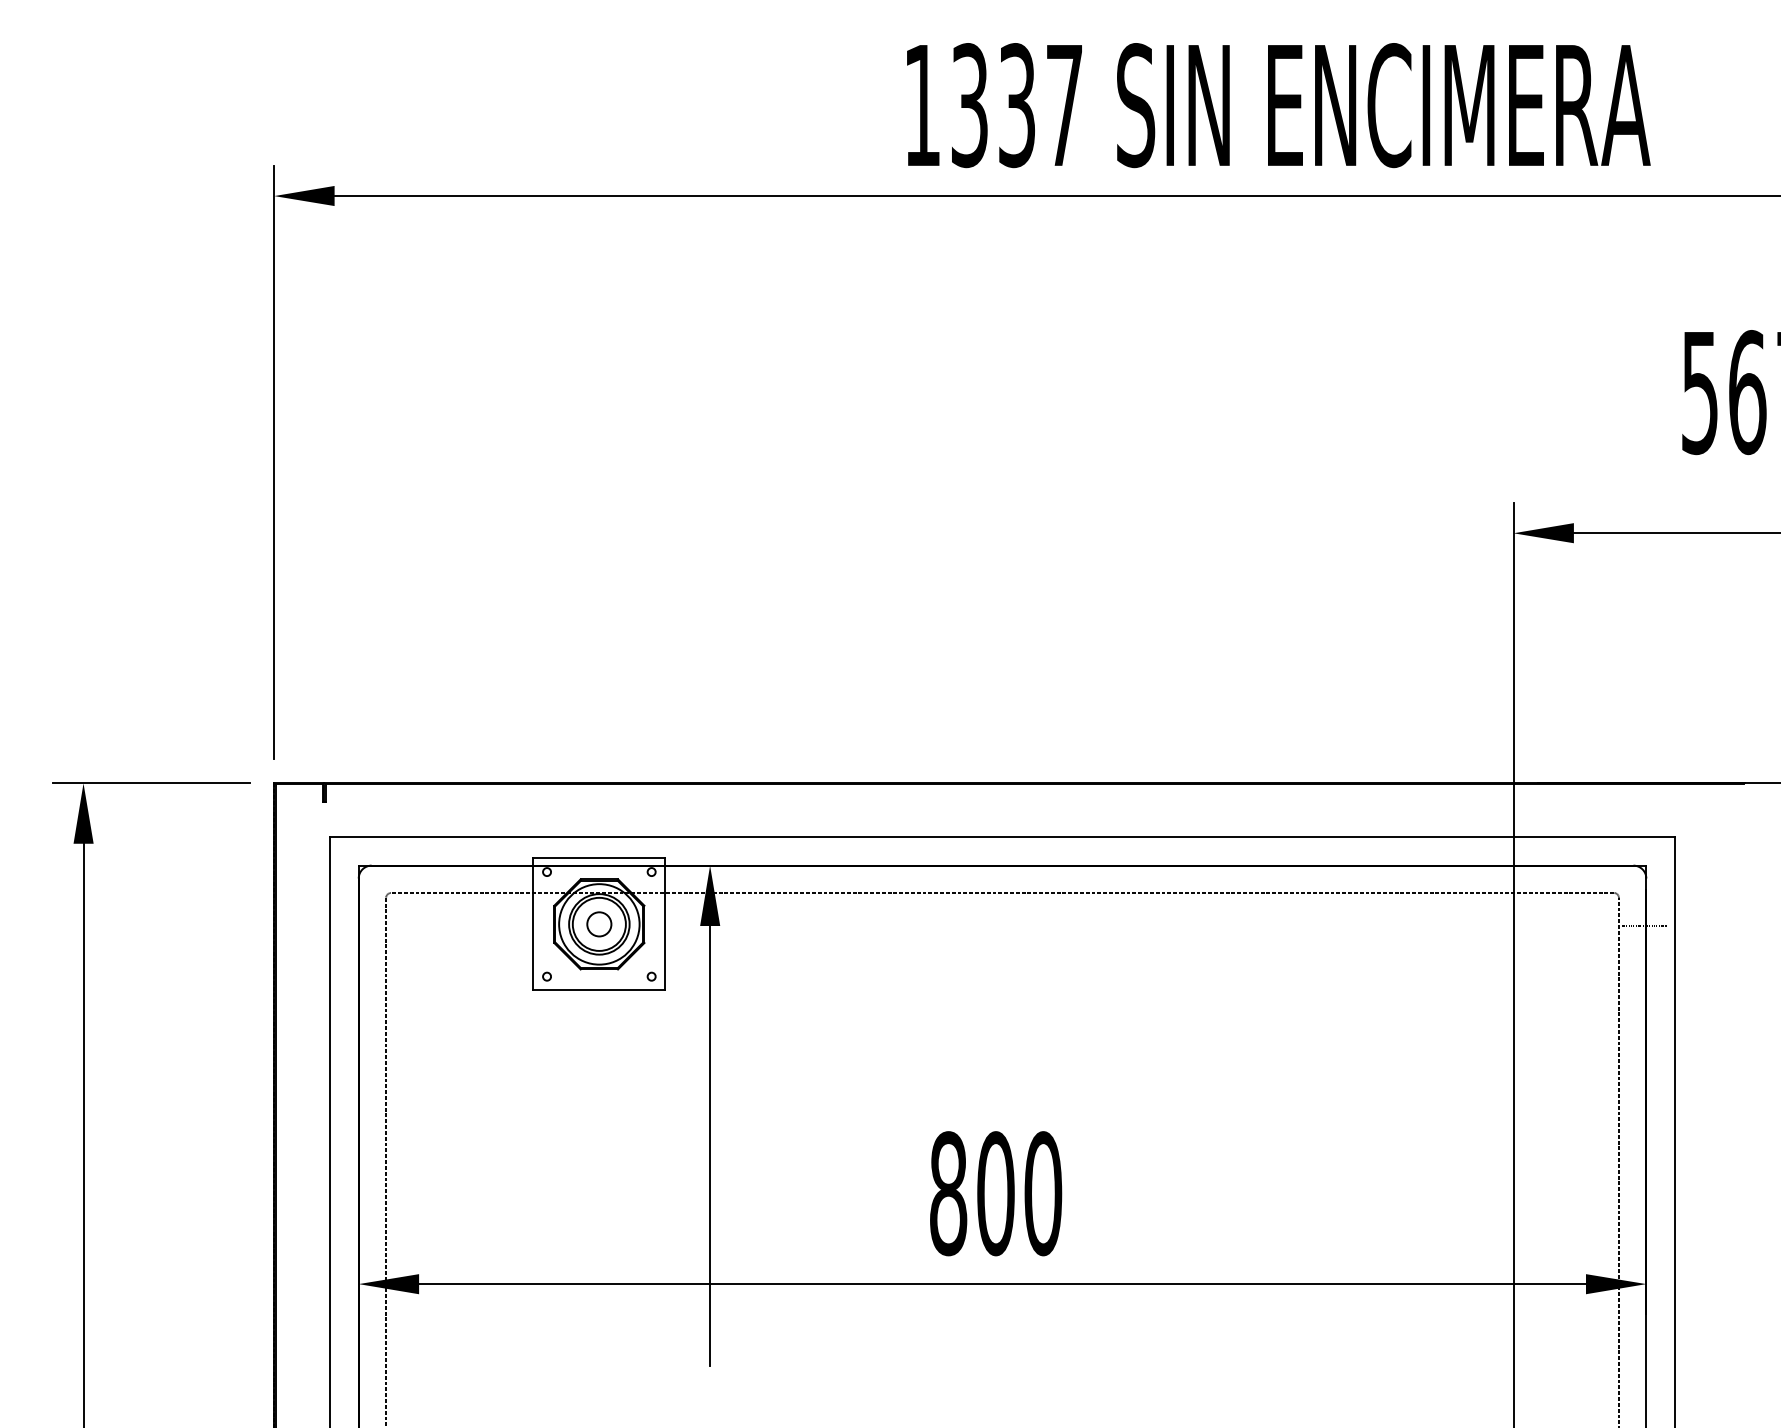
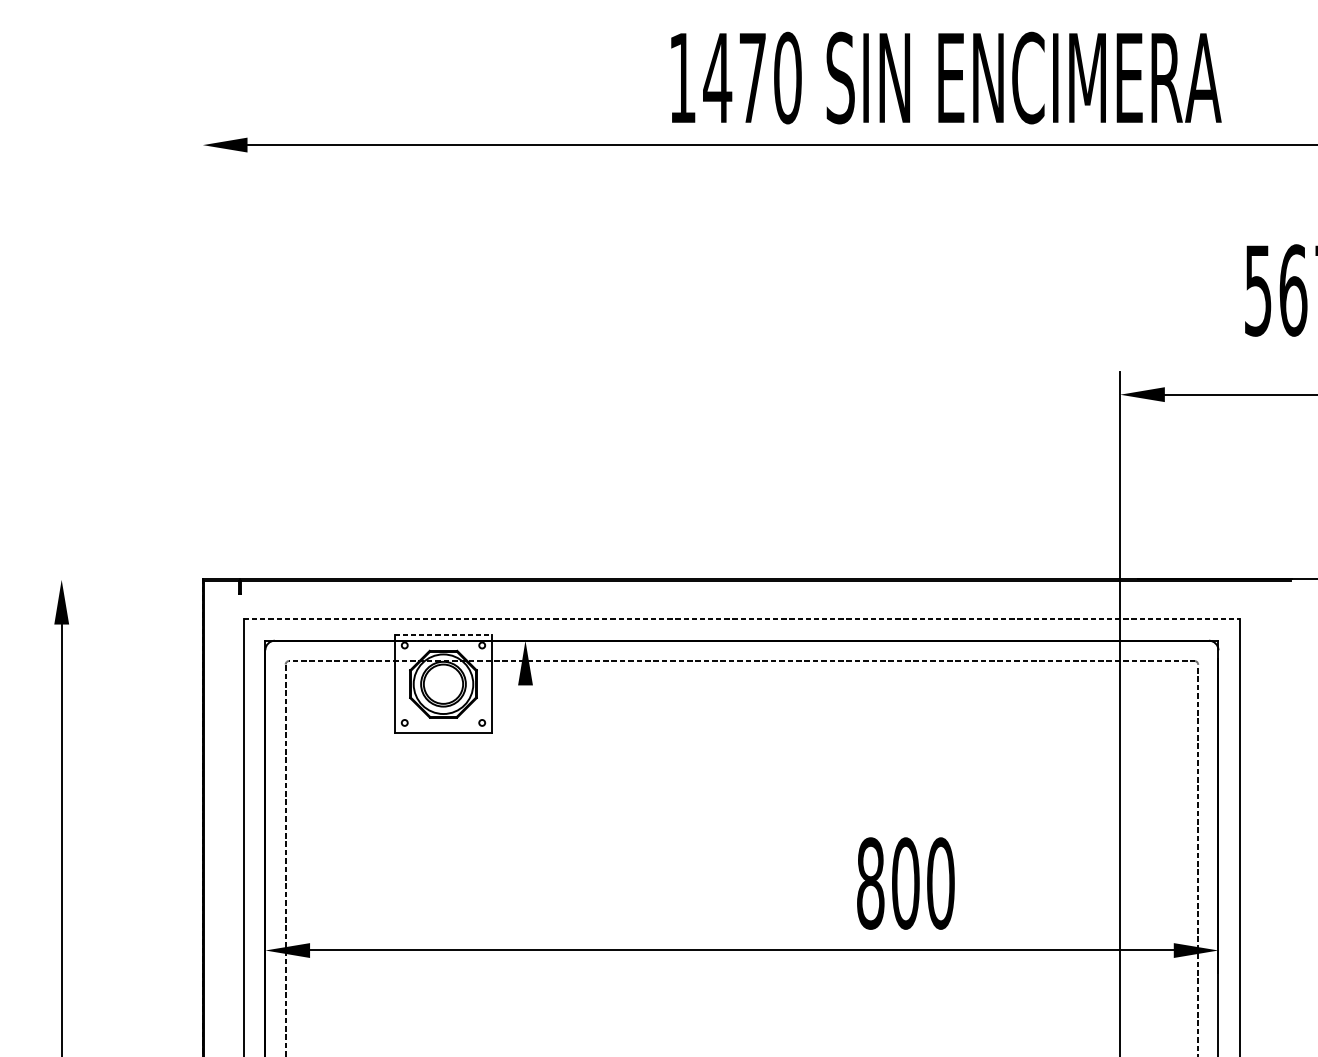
text: (1016, 105) -> (752, 78), 1337 -> 1470
line: (274, 461) -> (203, 341), removed
line: (151, 783) -> (111, 579), removed
line: (1002, 836) -> (741, 619), solid -> dashed
line: (599, 858) -> (443, 635), solid -> dashed
circle: (599, 924) -> (443, 684), removed
line: (1644, 926) -> (1217, 685), removed
line: (710, 1146) -> (525, 848), removed
text: (996, 1193) -> (906, 883), moved

